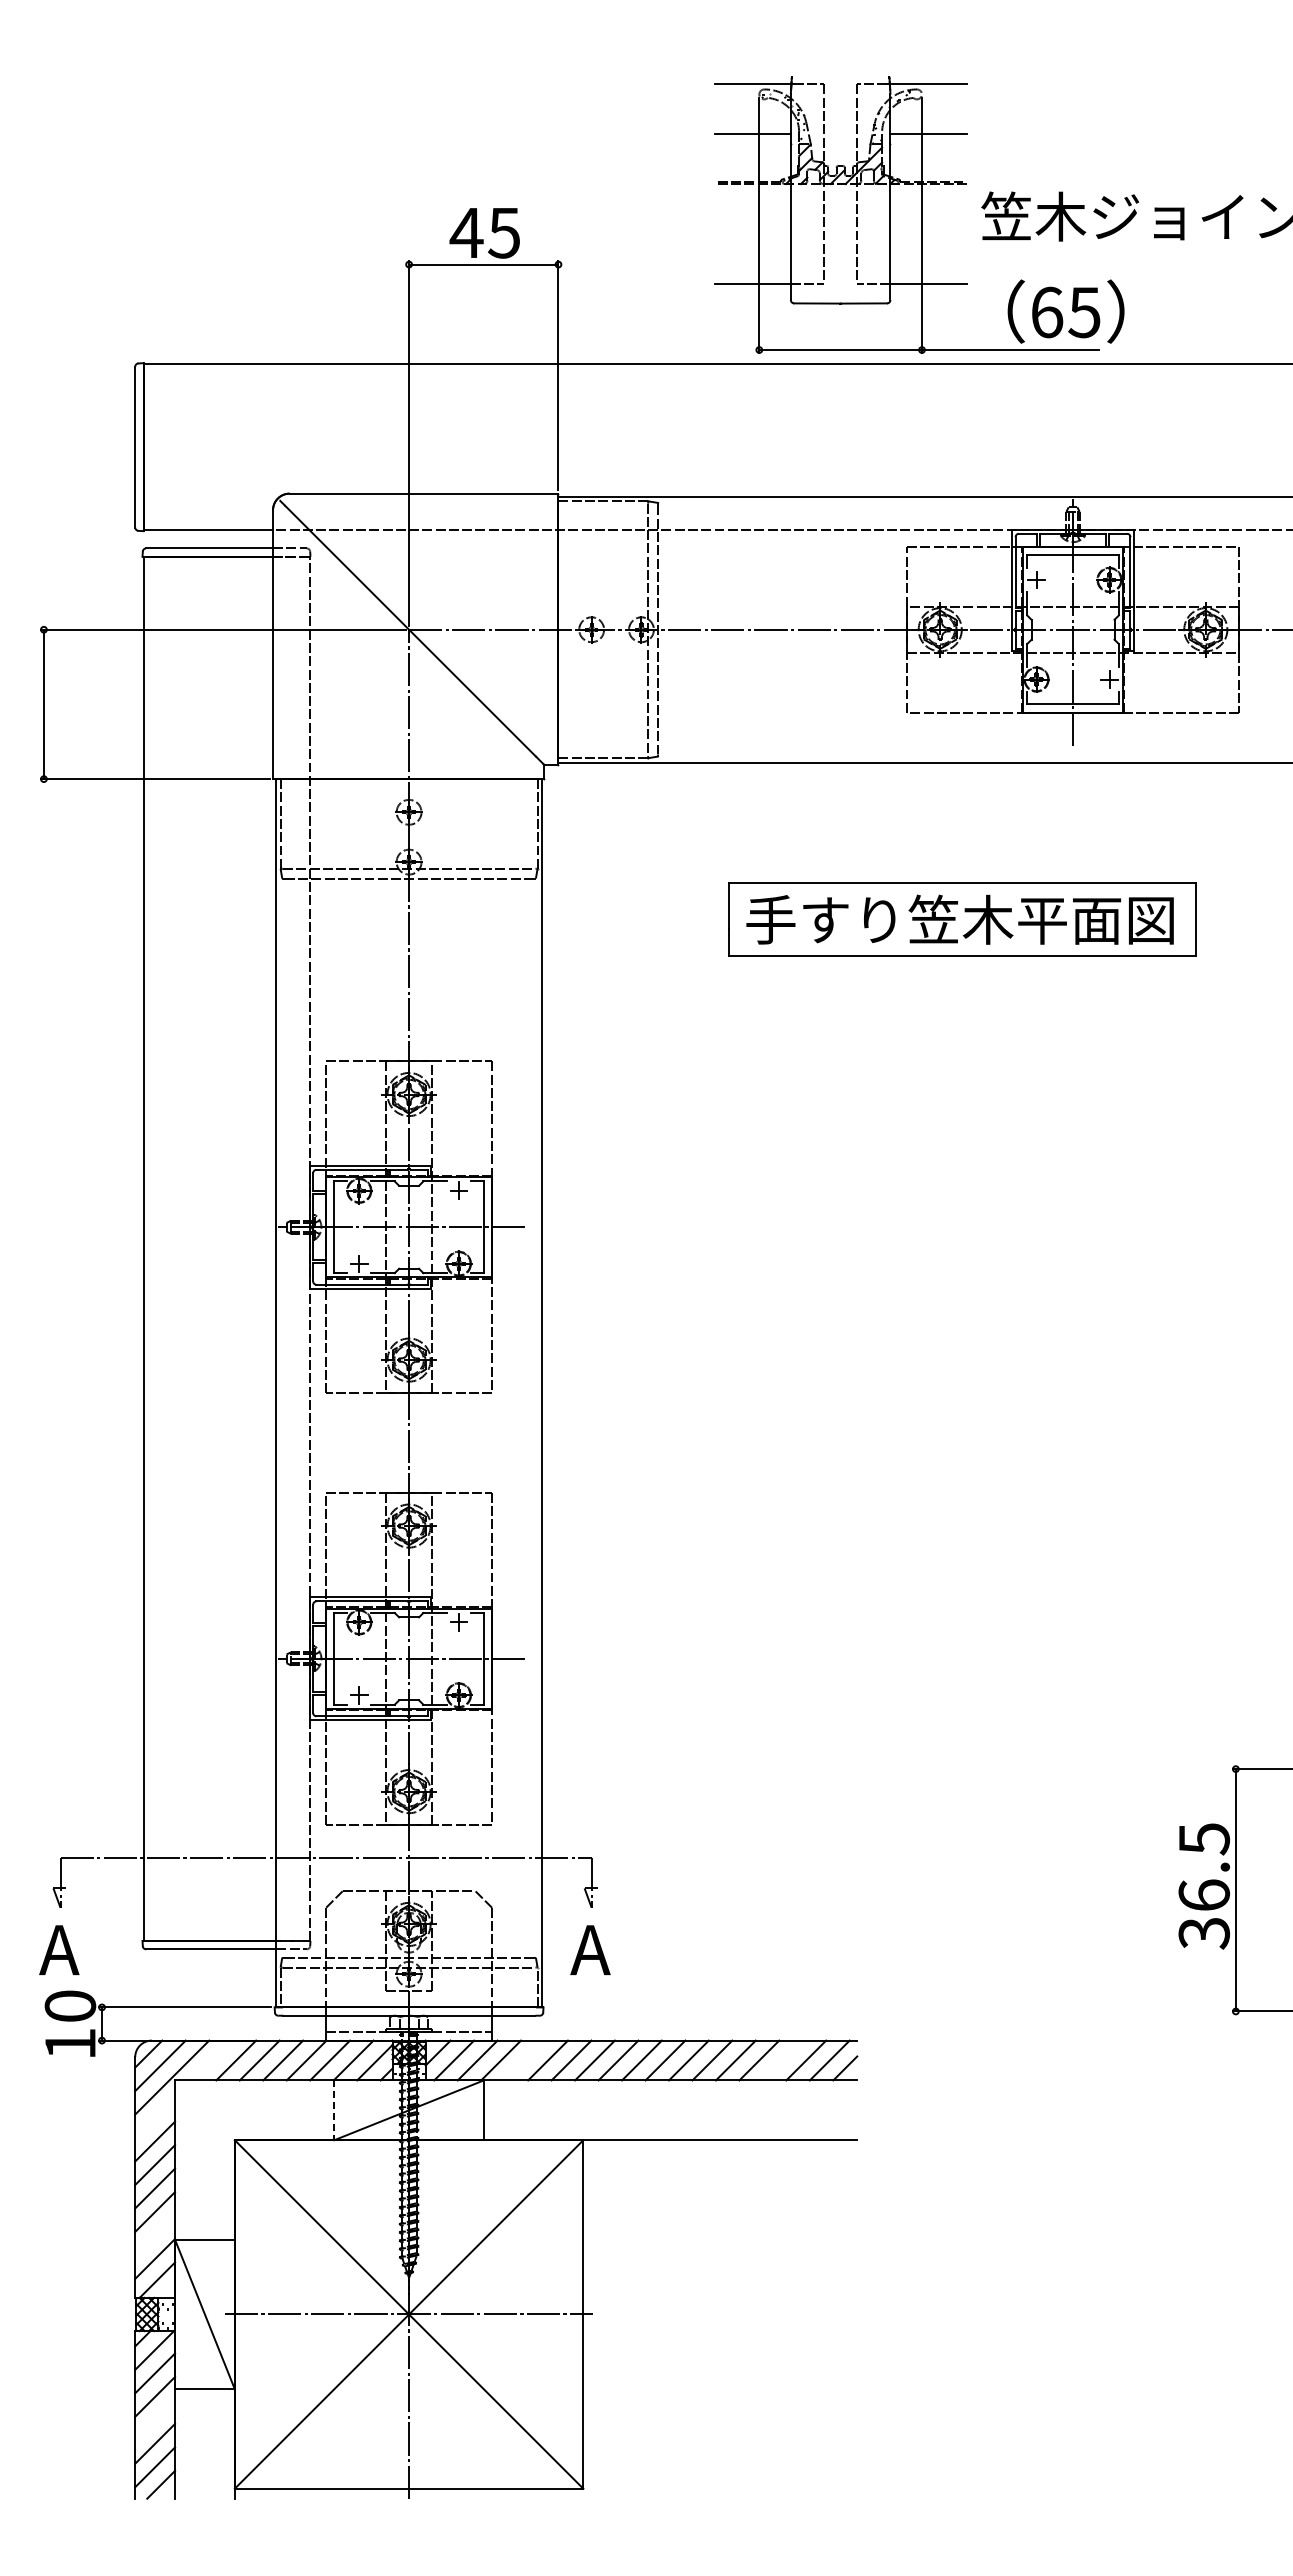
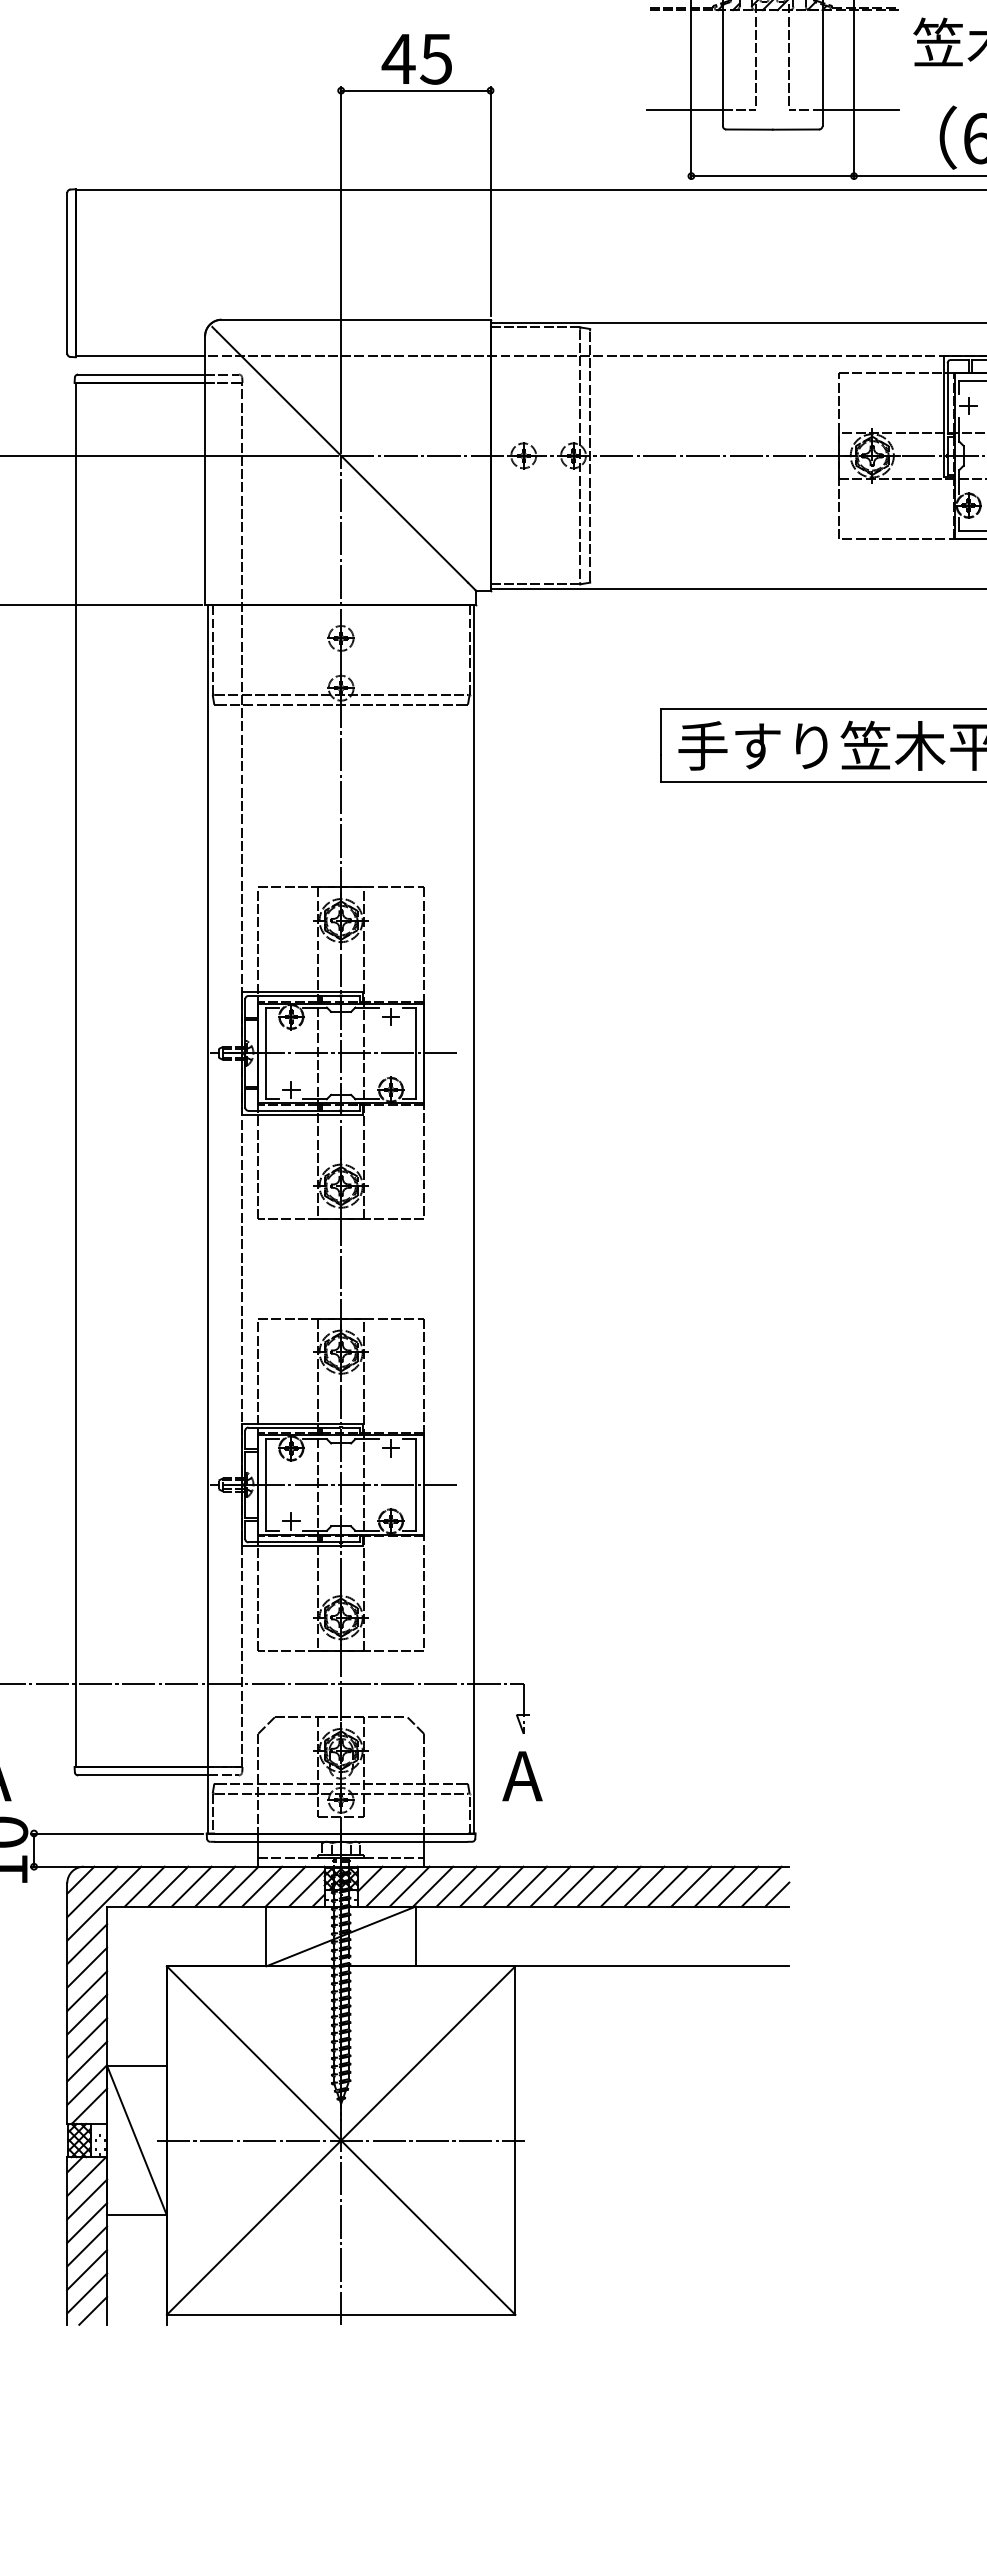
line: (212, 2060) -> (144, 1886), added
line: (524, 2060) -> (456, 1886), added
line: (782, 2060) -> (714, 1886), added
line: (334, 2110) -> (266, 1936), dashed -> solid
line: (155, 2118) -> (87, 1944), added
line: (155, 2235) -> (87, 2061), added
line: (155, 2420) -> (87, 2246), added

